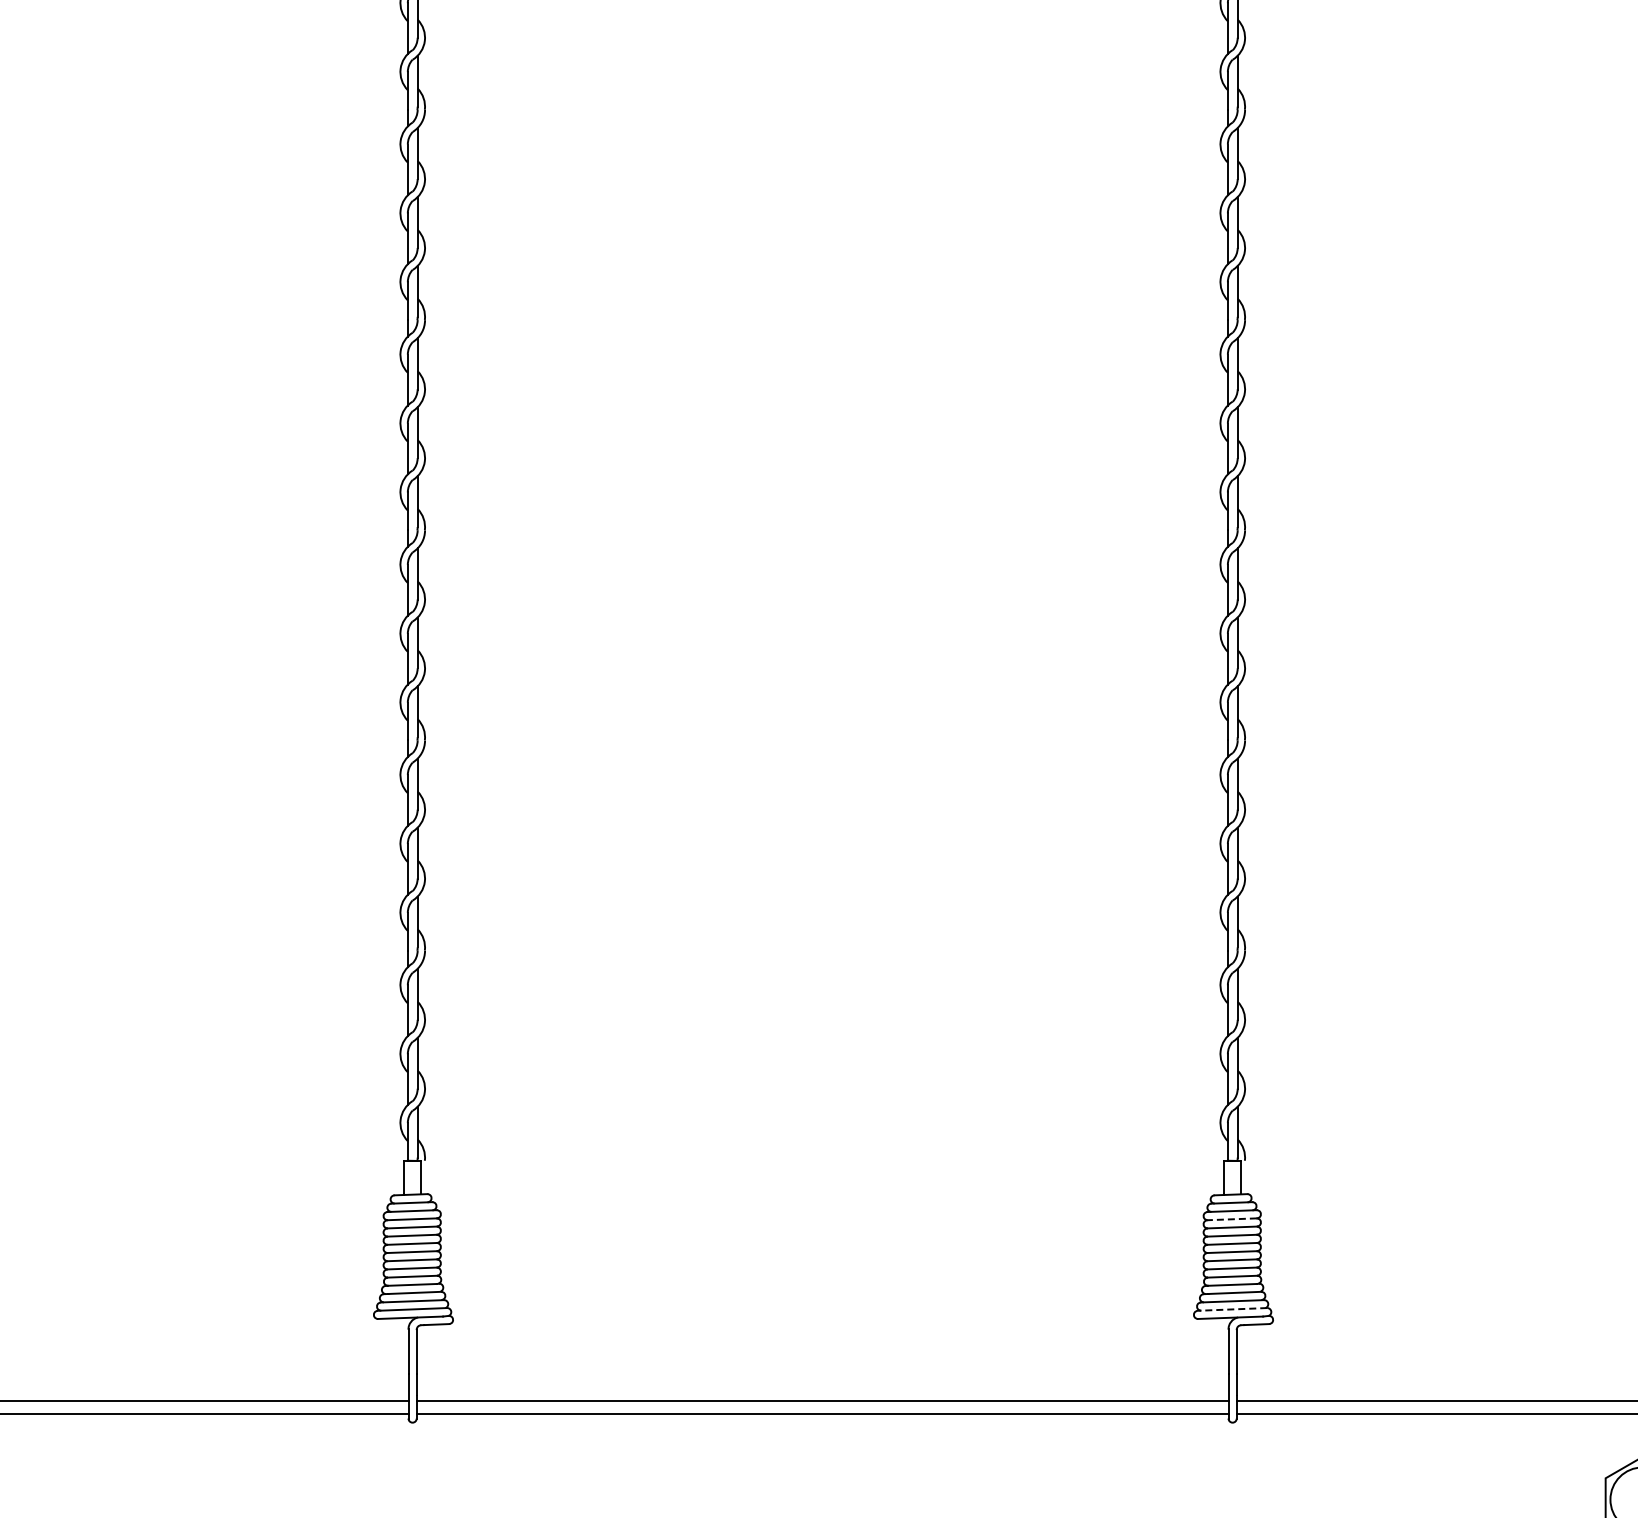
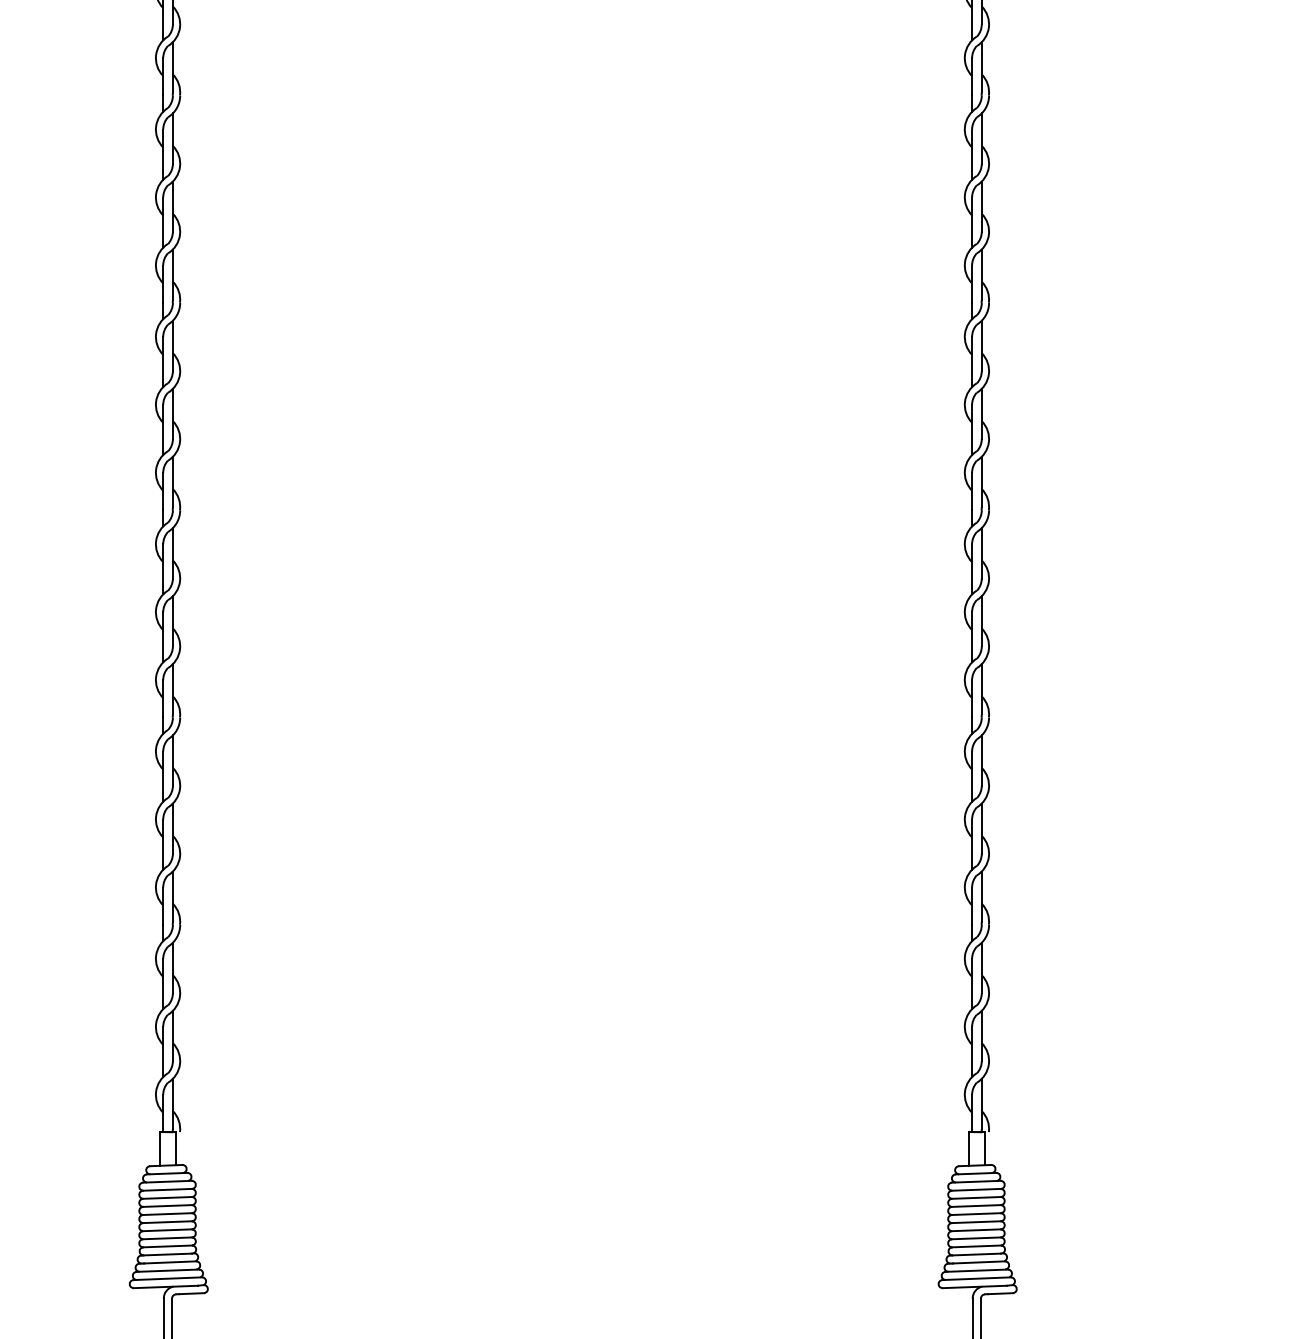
line: (1232, 1219) -> (976, 1190), dashed -> solid
line: (1232, 1309) -> (976, 1278), dashed -> solid

